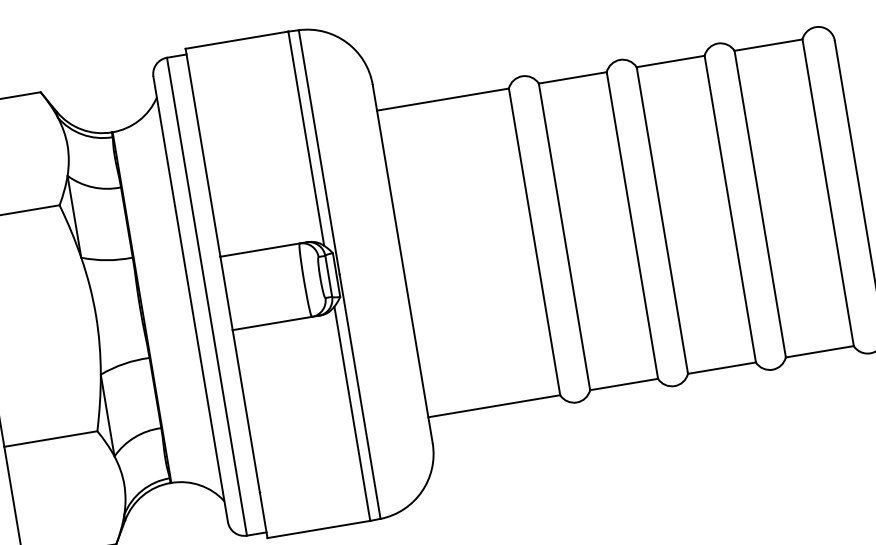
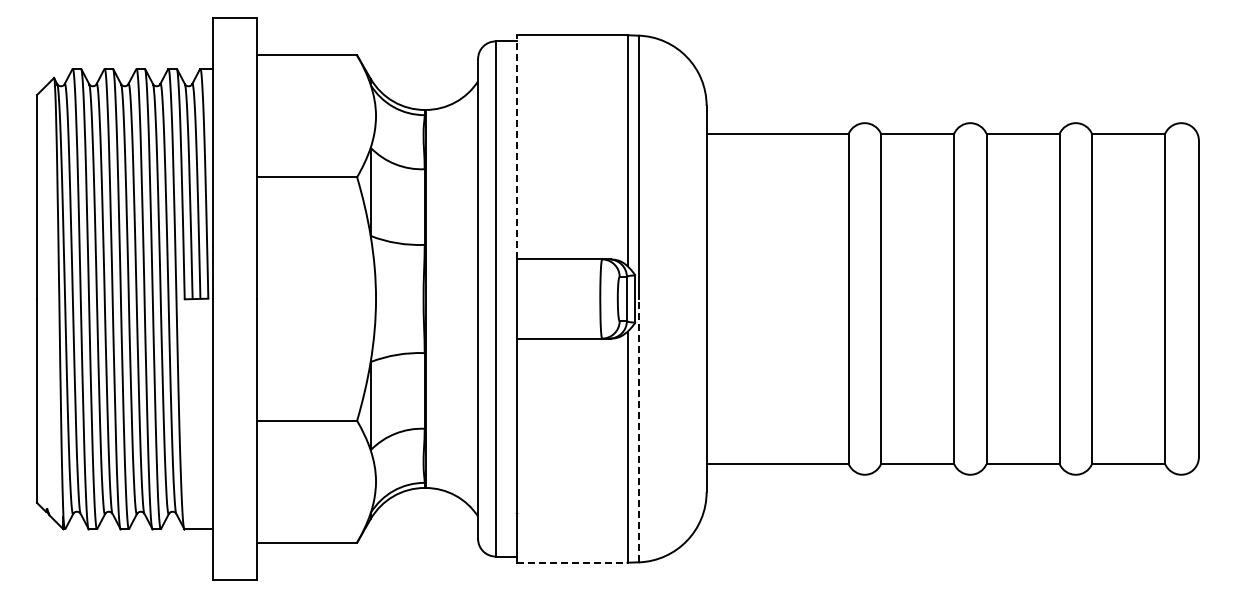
line: (202, 152) -> (516, 146), solid -> dashed
line: (359, 396) -> (638, 430), solid -> dashed
line: (319, 529) -> (572, 562), solid -> dashed

